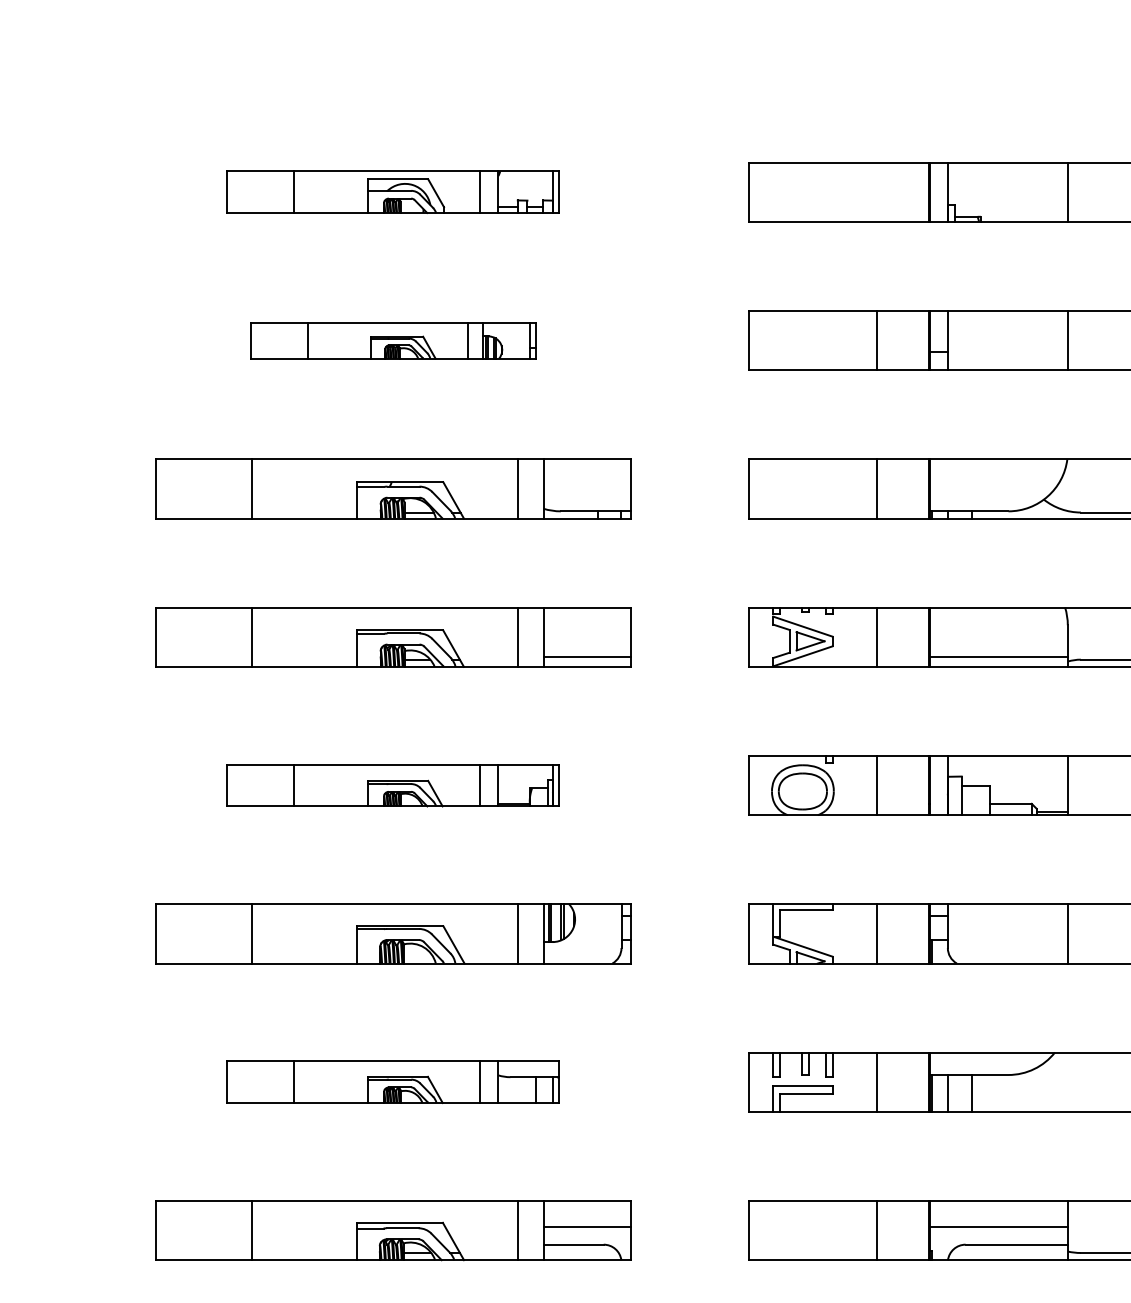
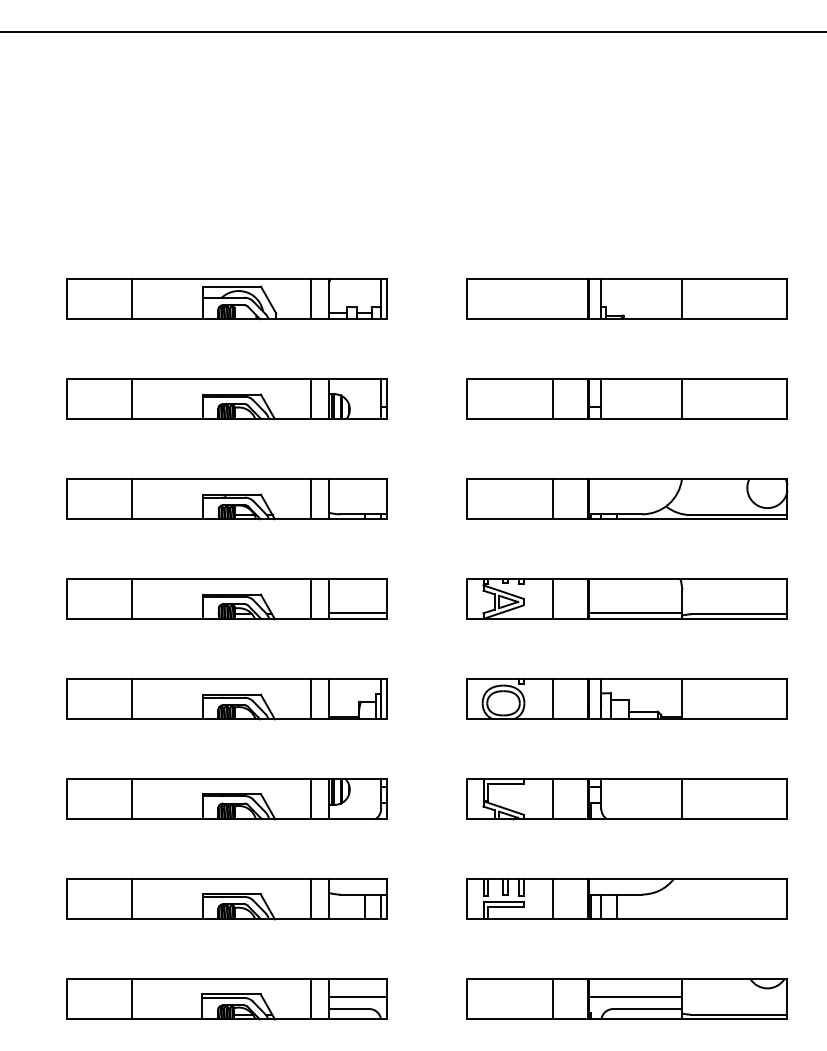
part: (392, 191) -> (226, 298), size x1.43
part: (392, 341) -> (226, 399), size x1.67
part: (392, 785) -> (226, 699), size x1.43
part: (392, 1082) -> (226, 899), size x1.43

